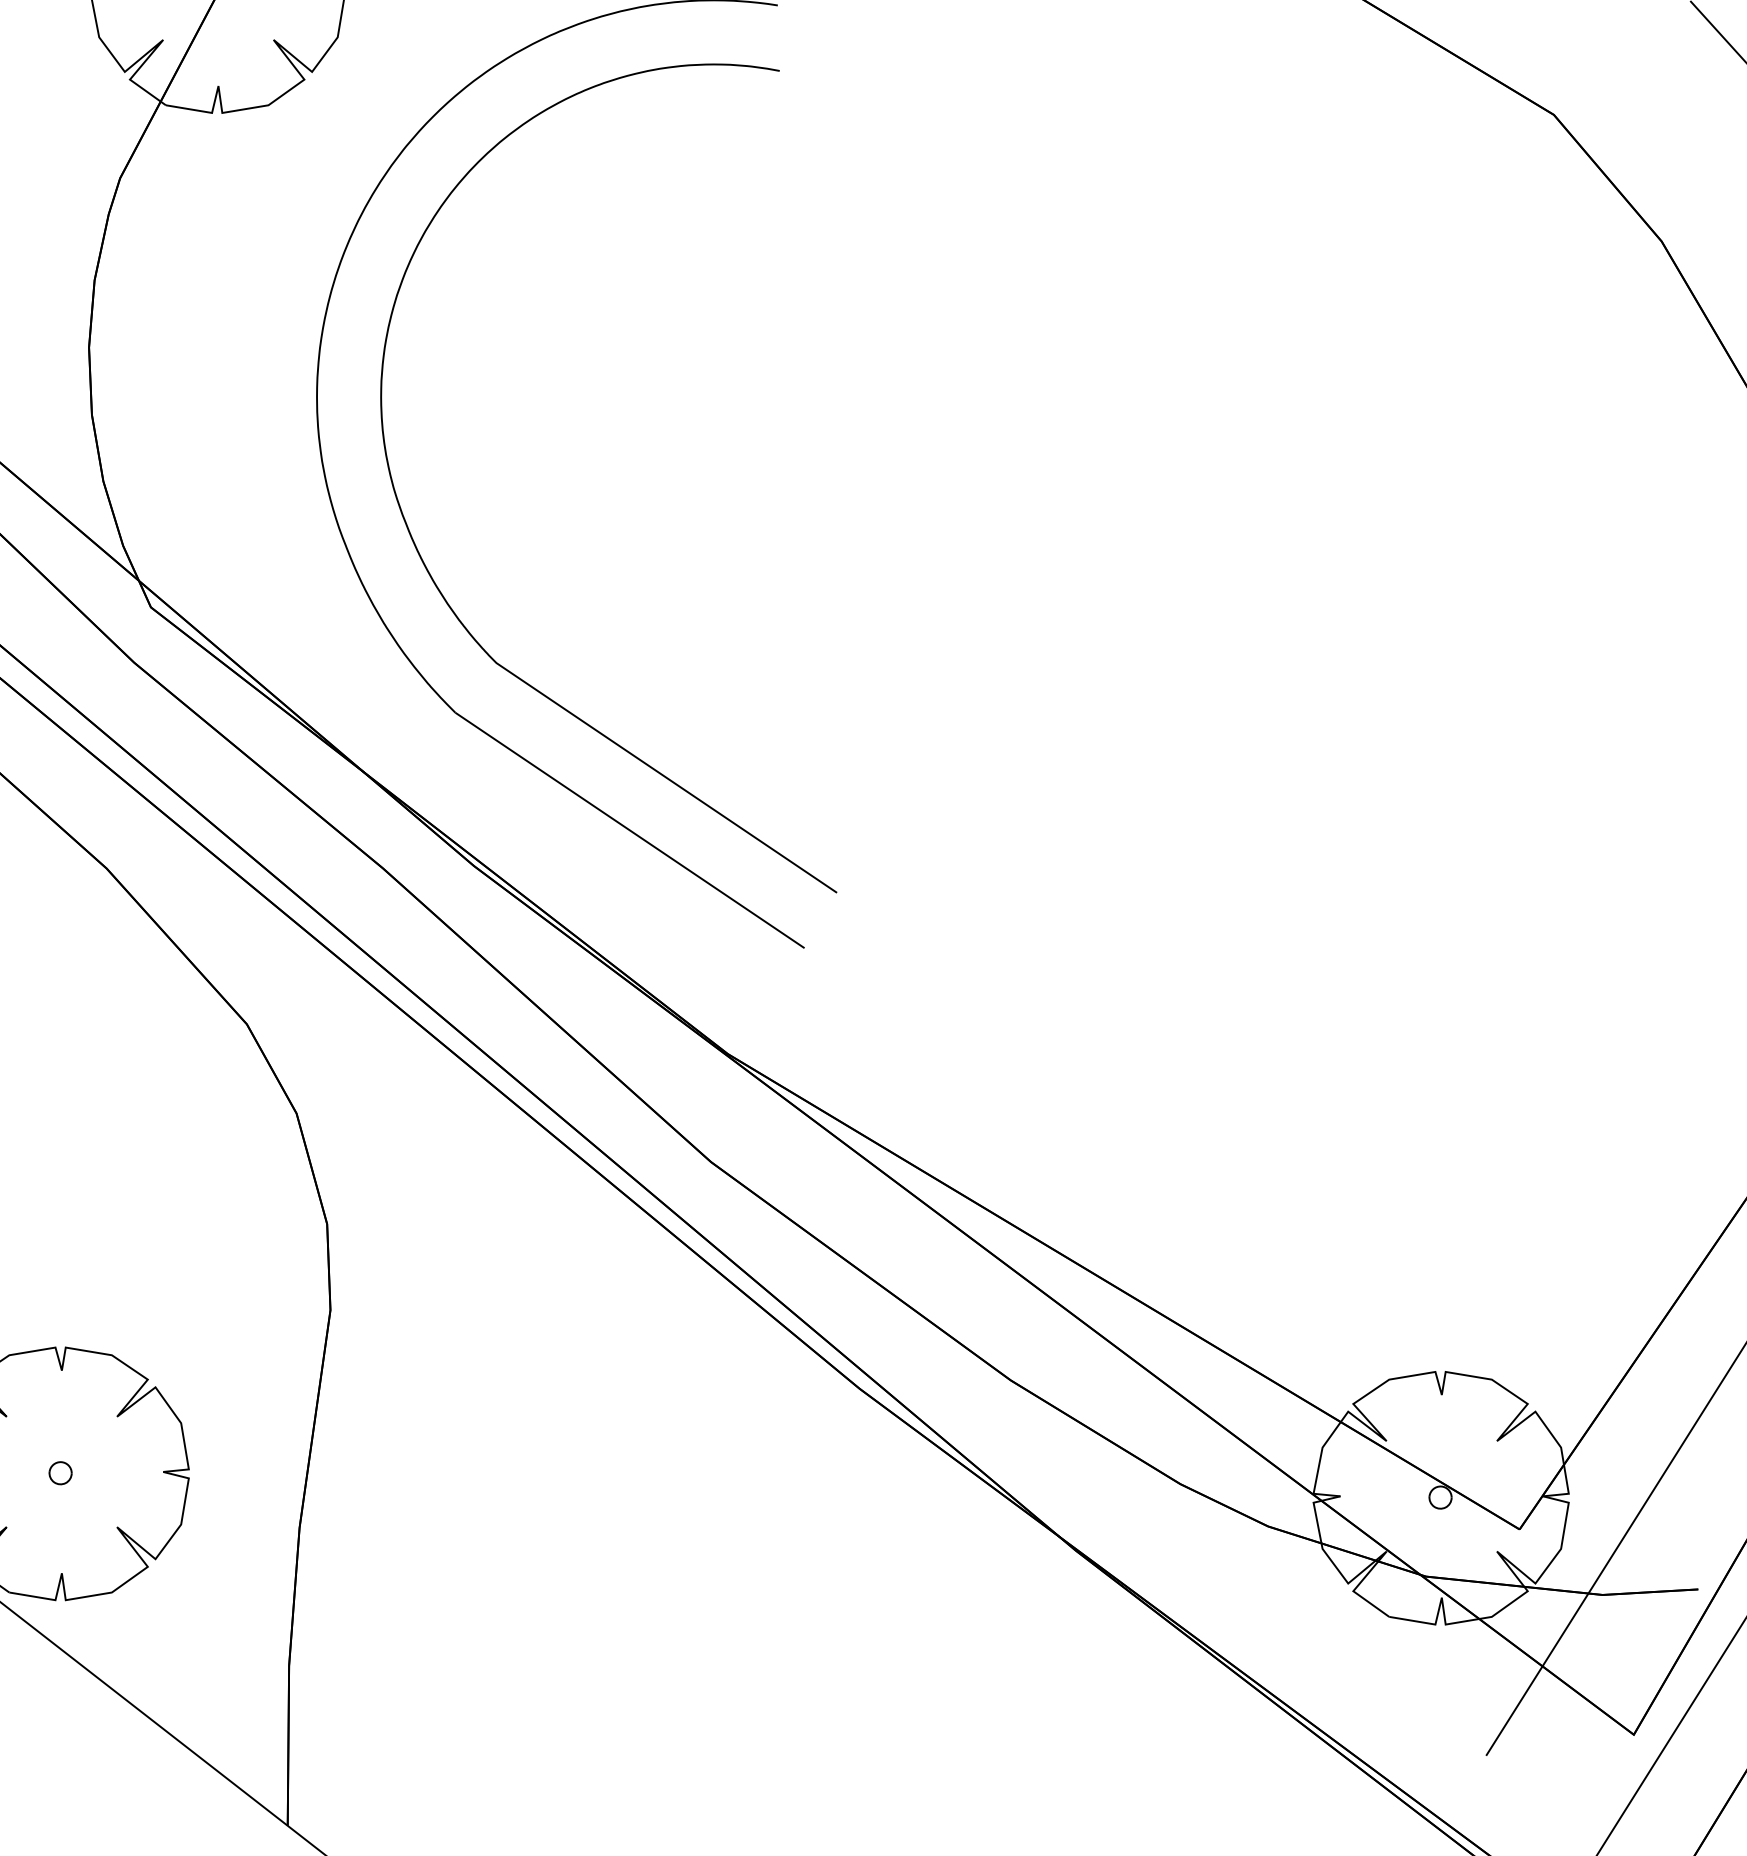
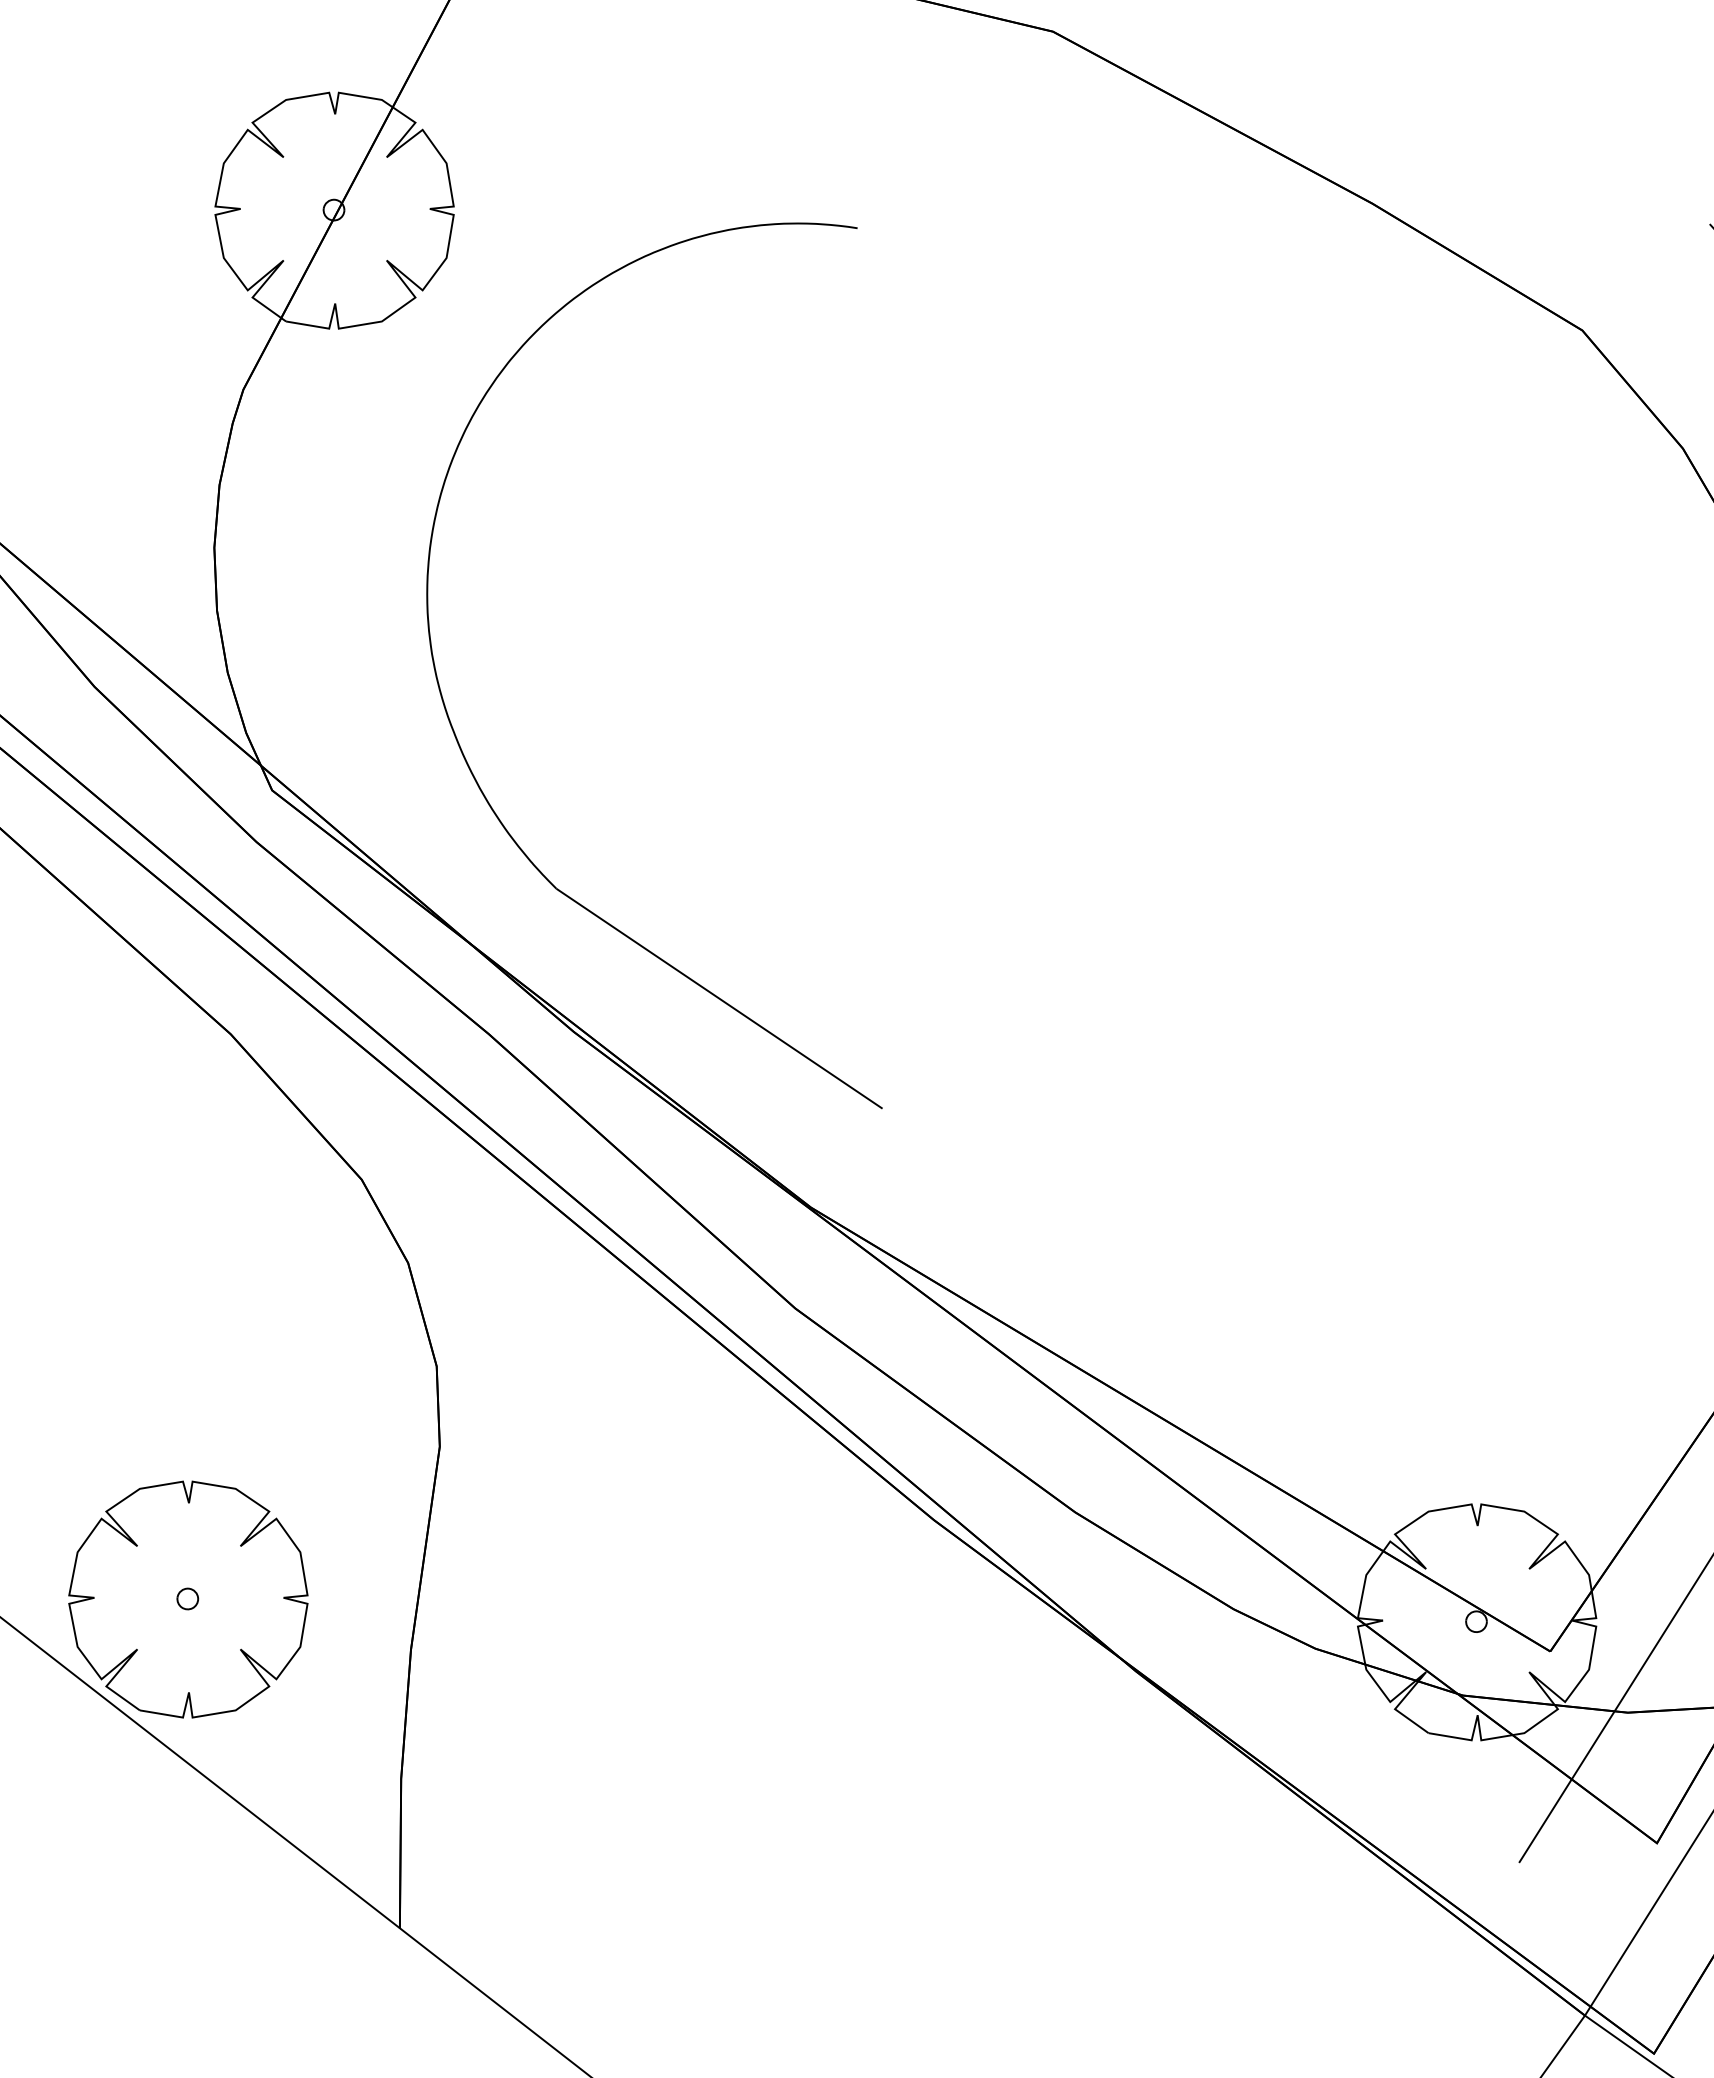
curve: (432, 577) -> (535, 762), removed

